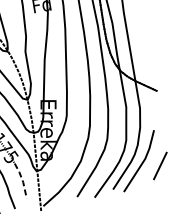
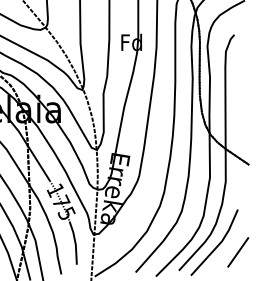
line: (22, 180) -> (75, 242), dashed -> solid

